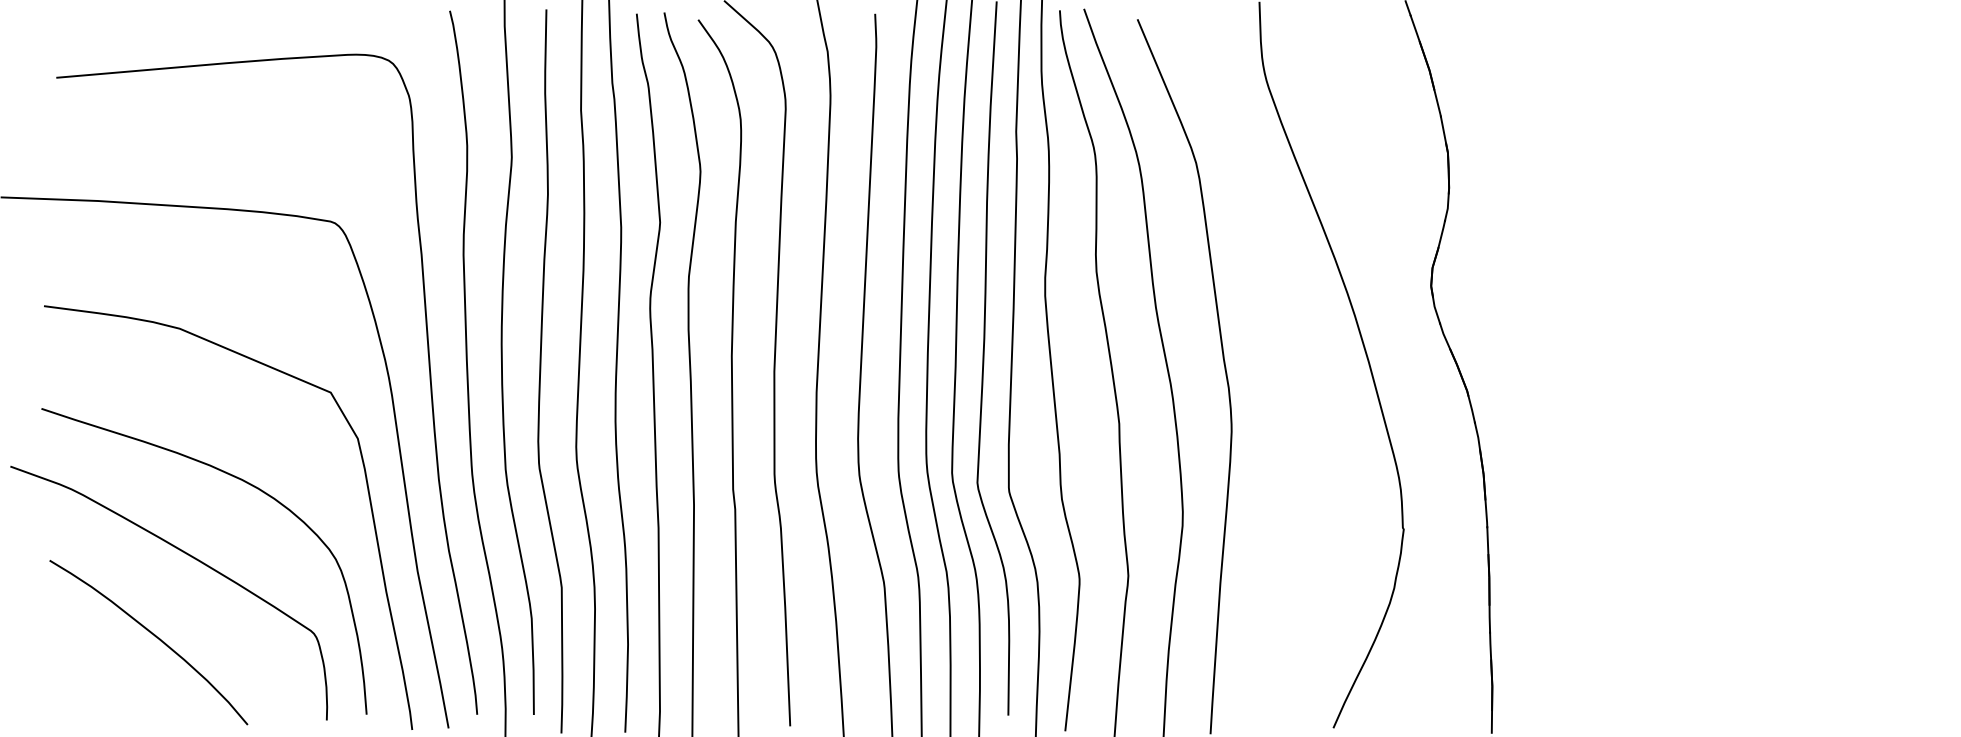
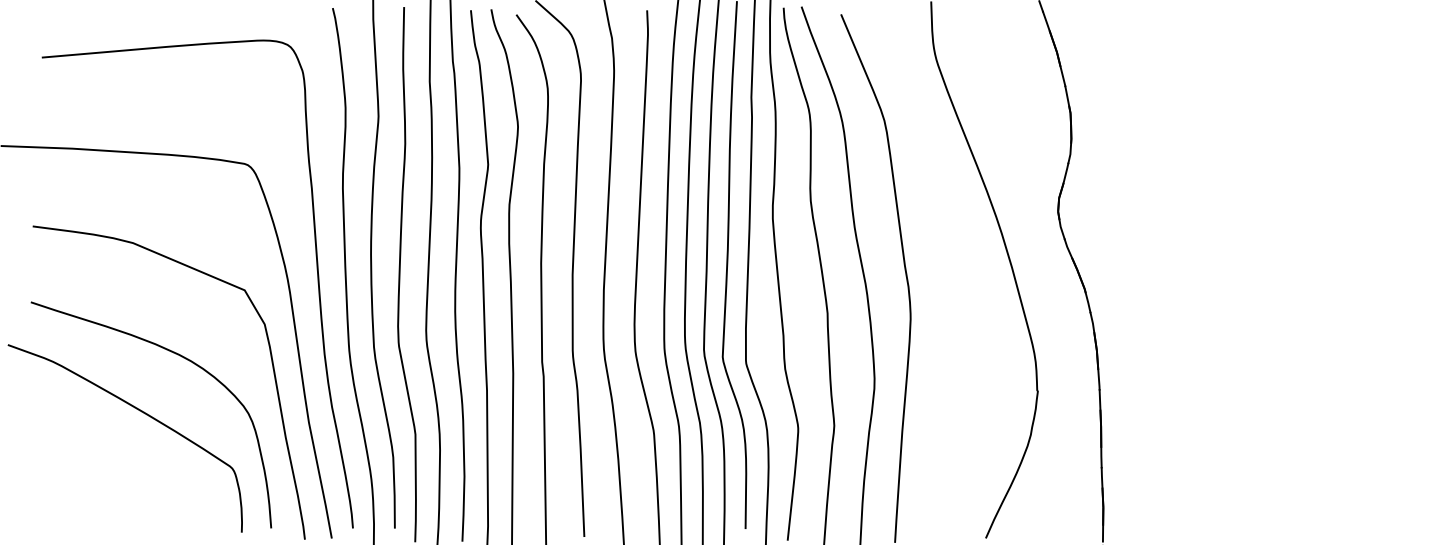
curve: (154, 636) -> (114, 470), removed

